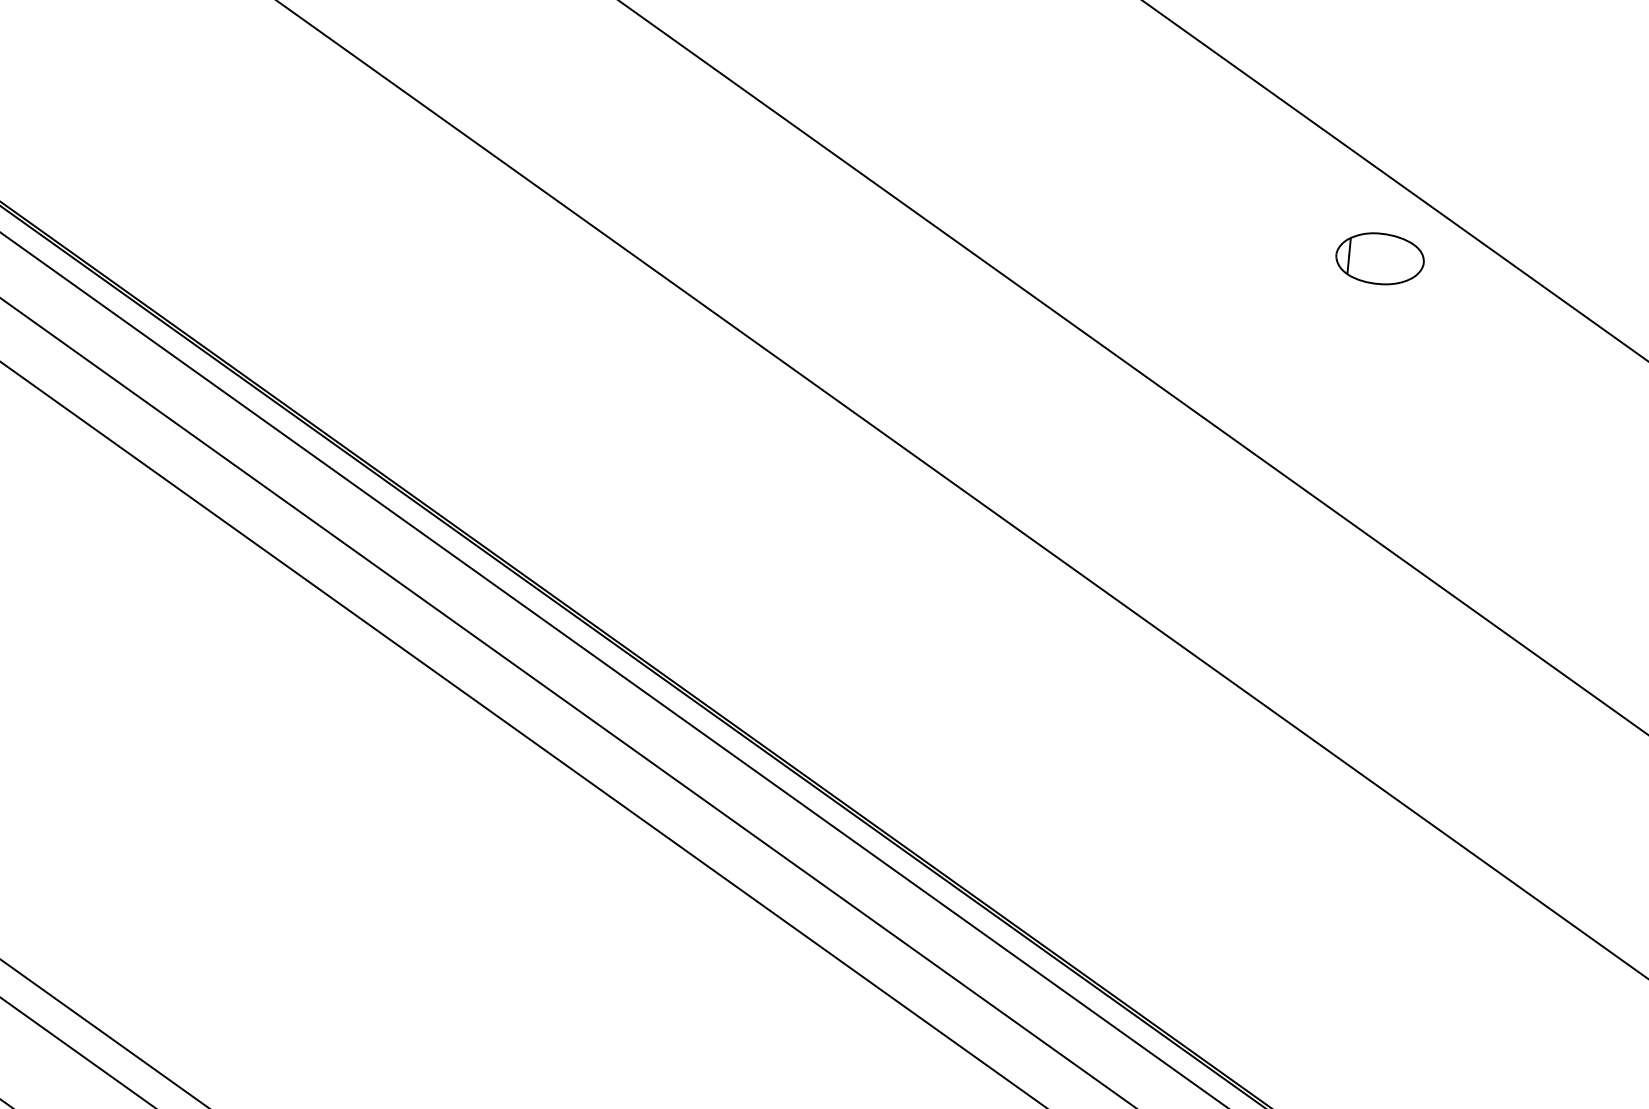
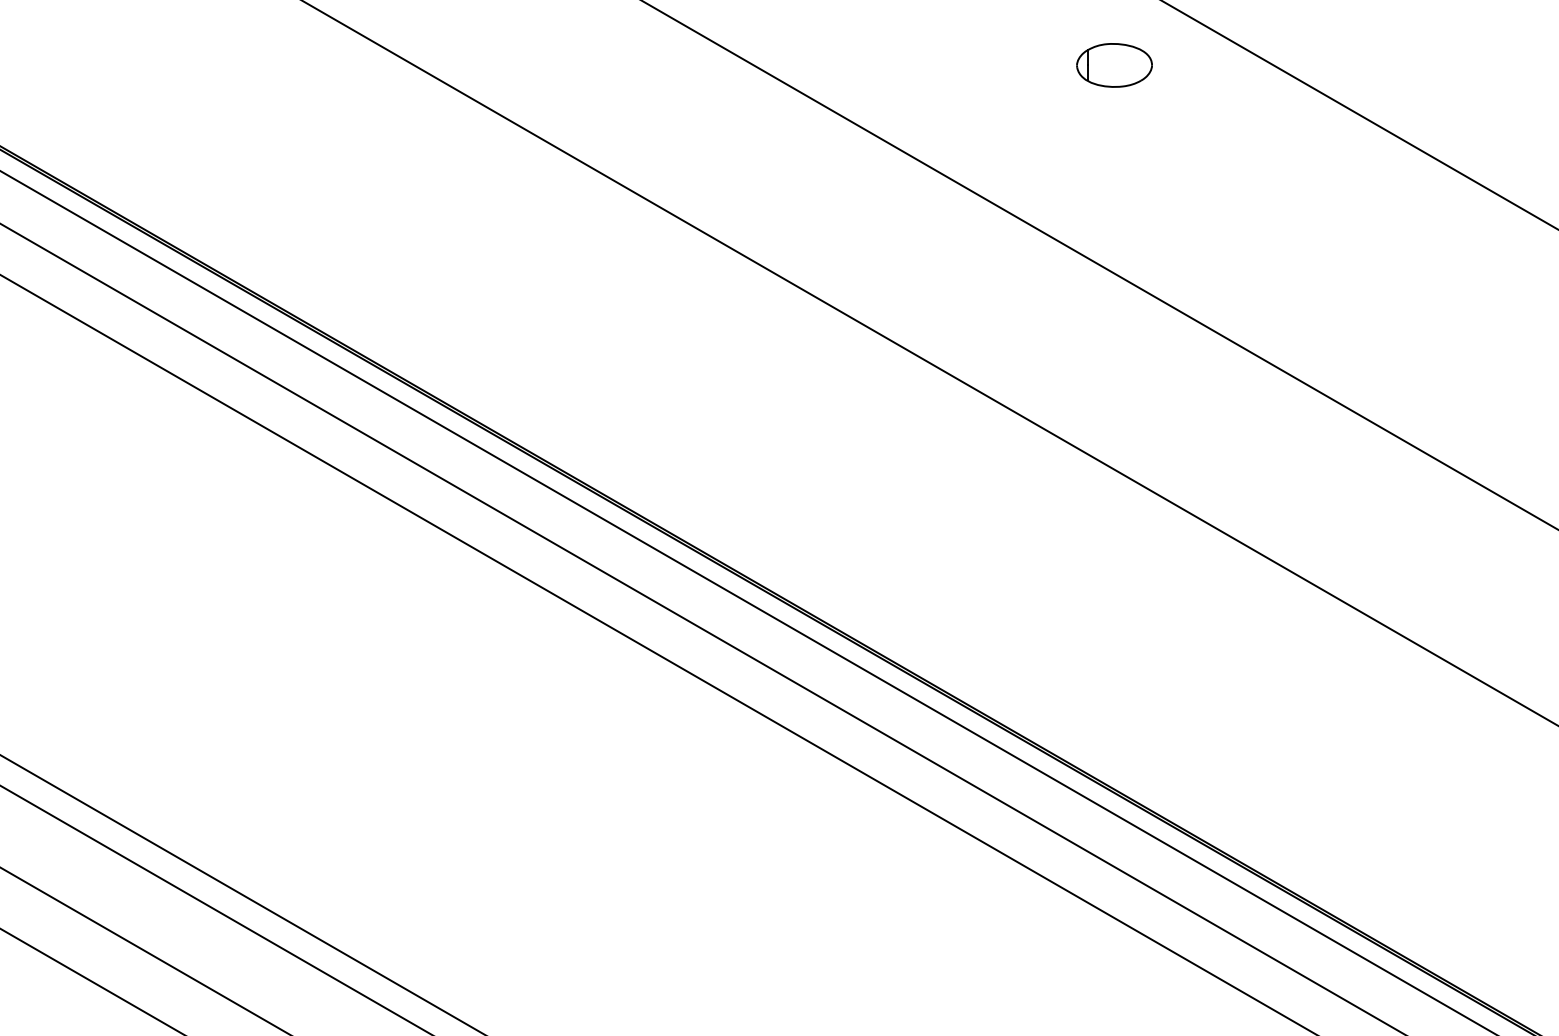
part: (1380, 258) -> (1114, 65), moved

